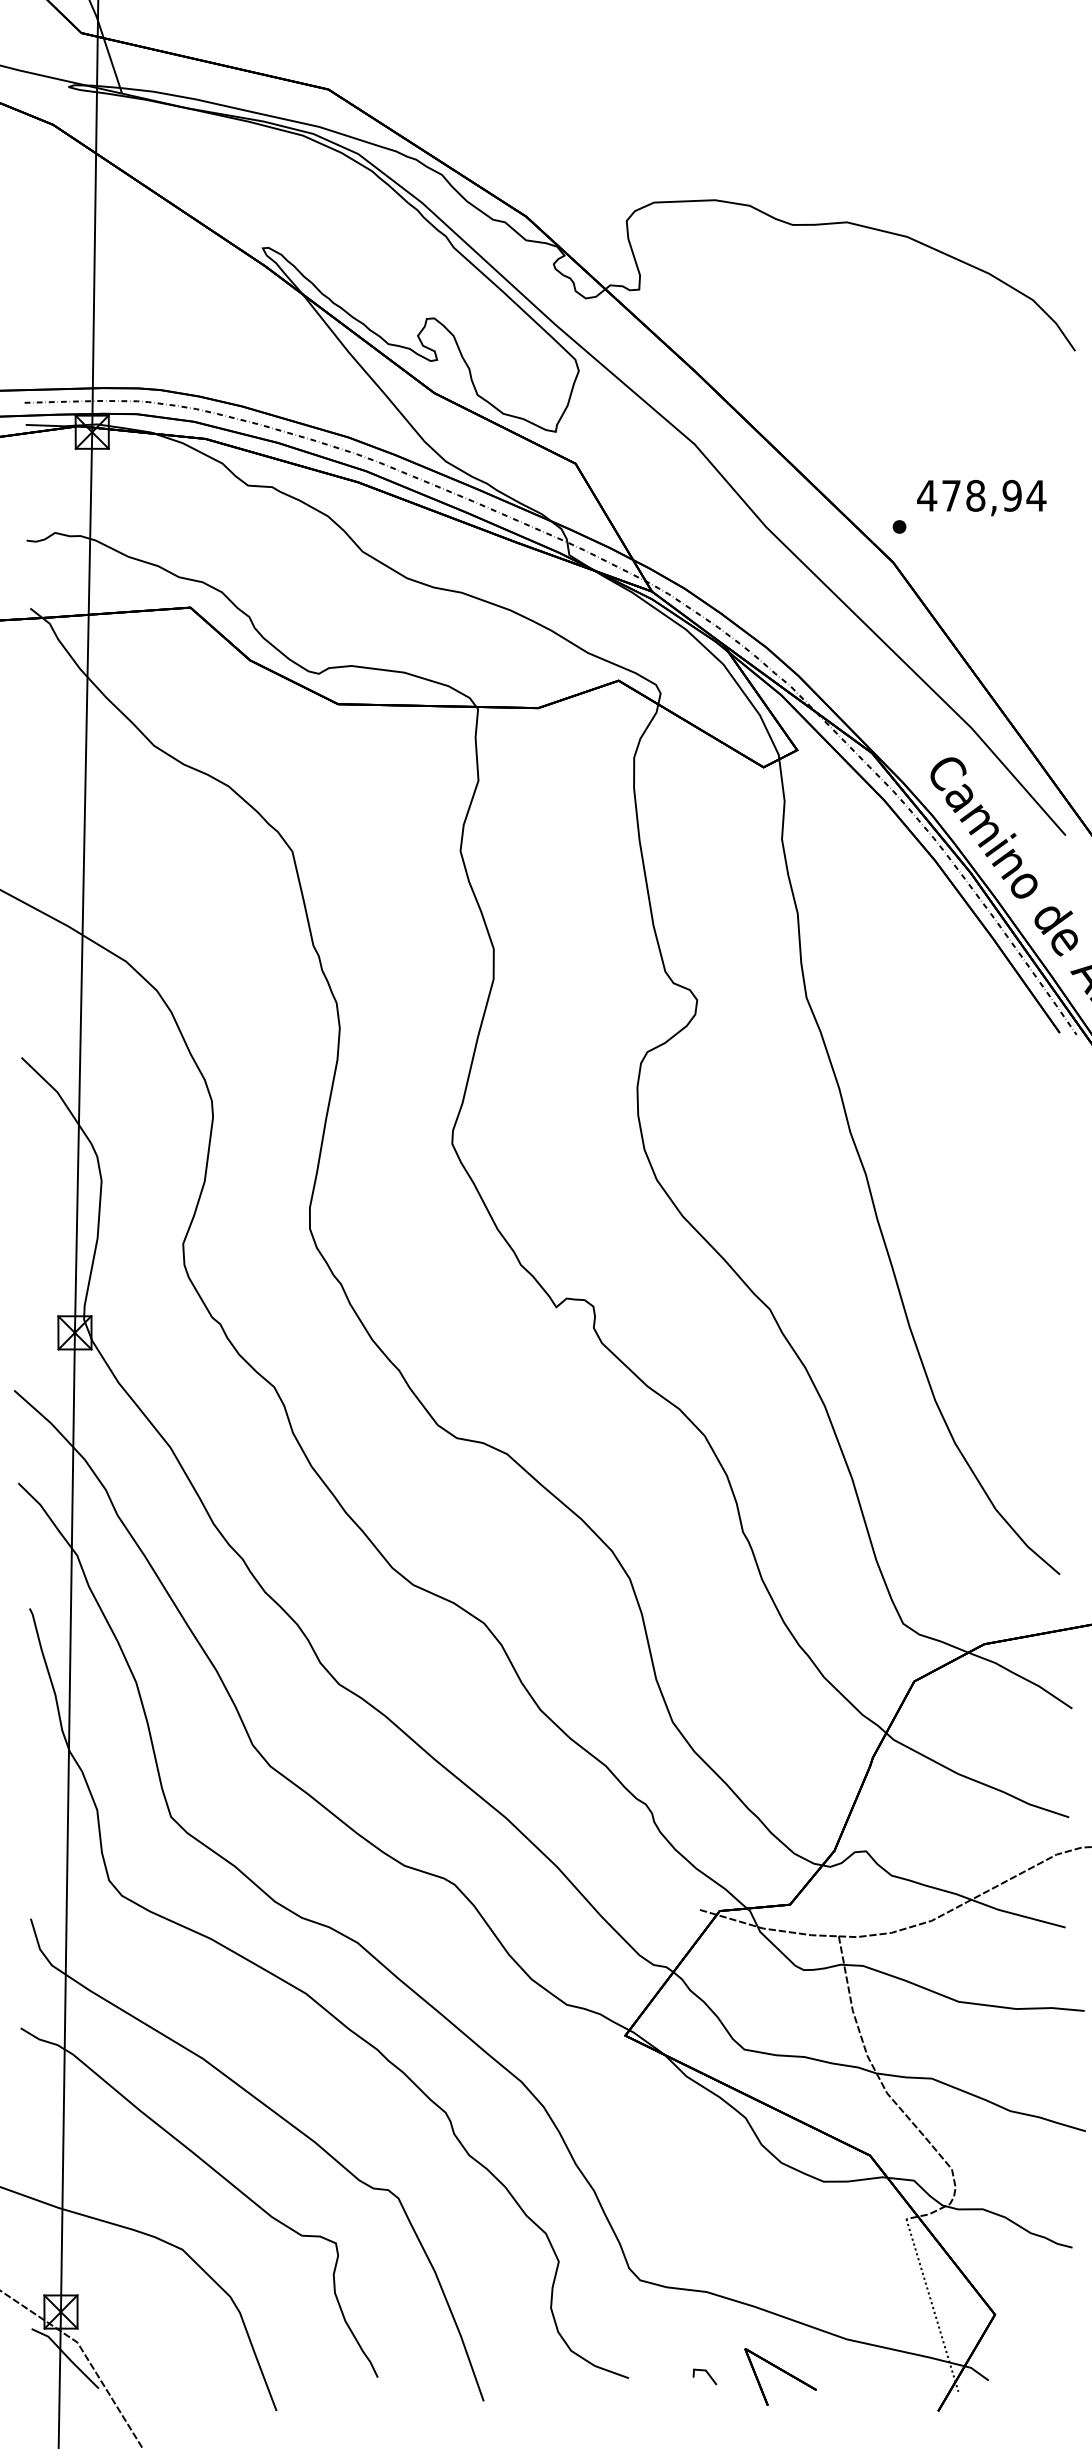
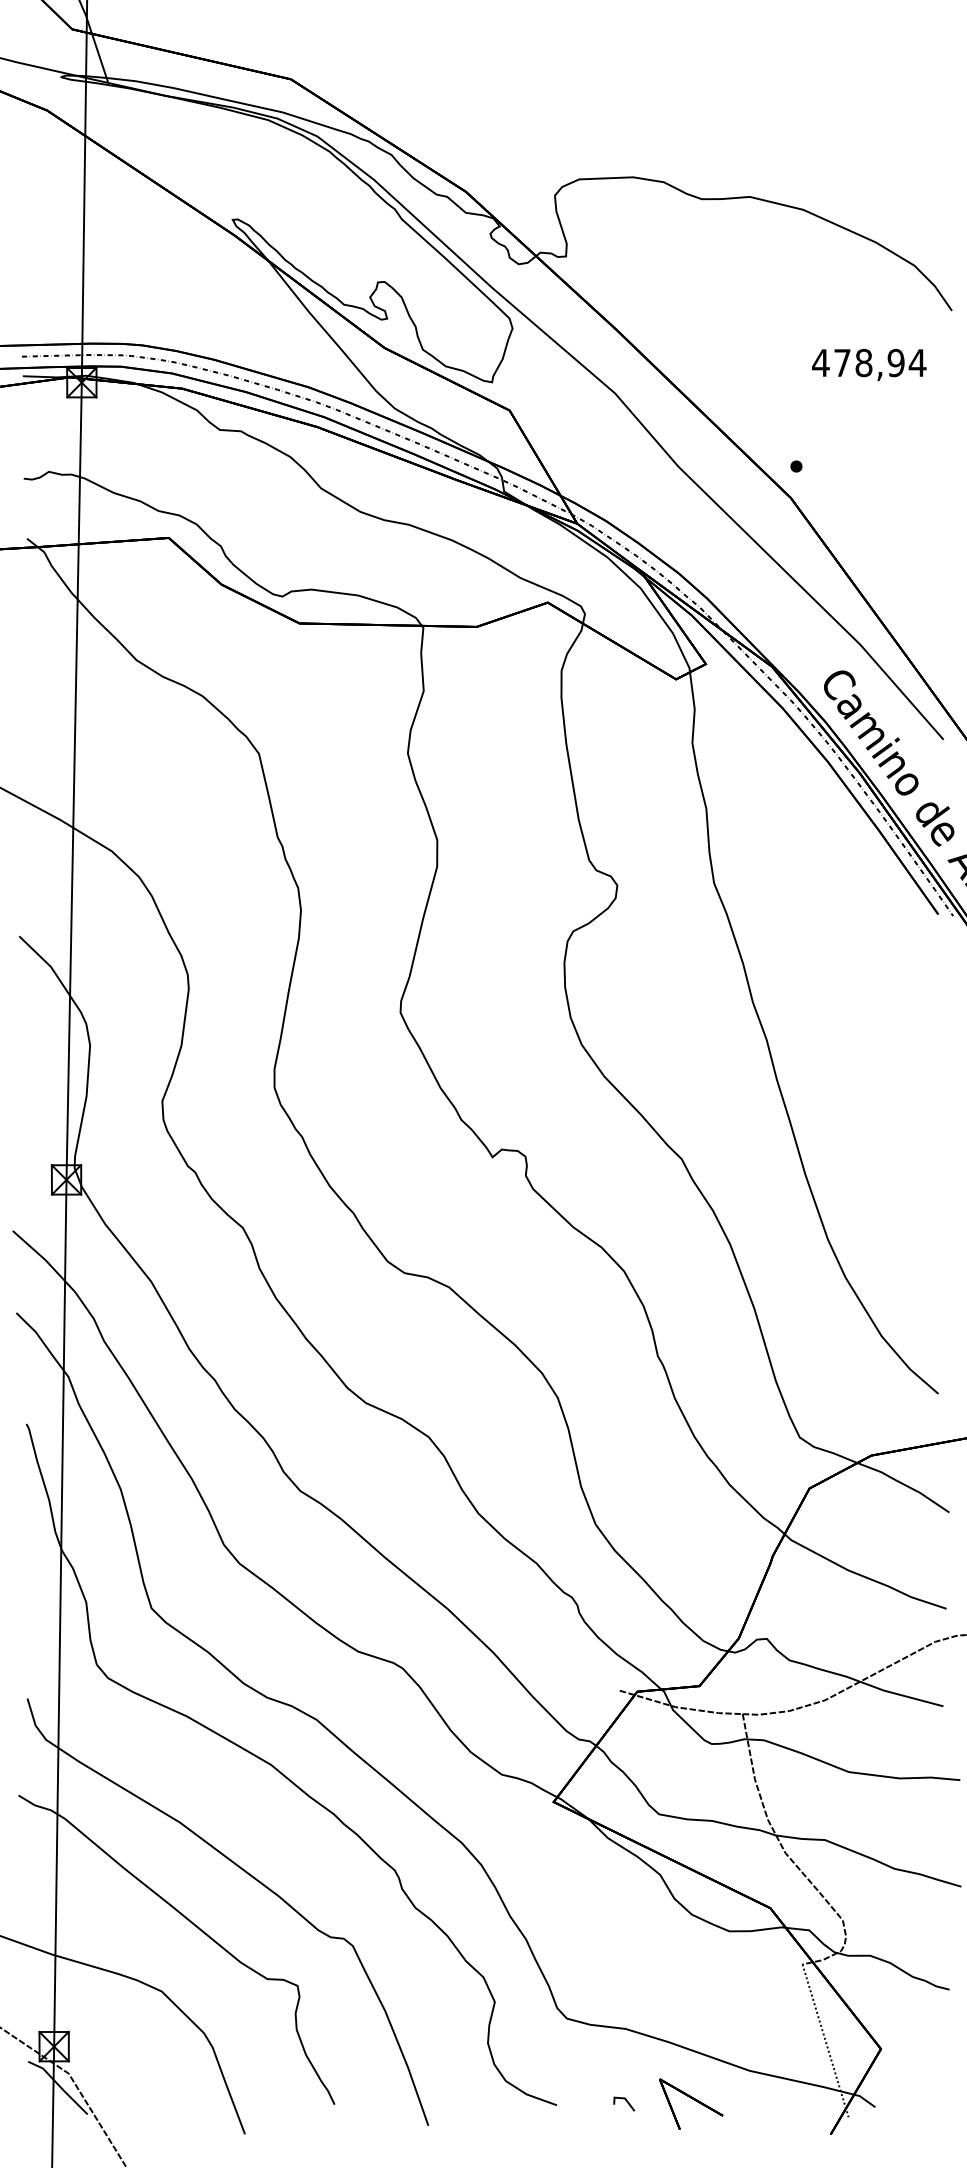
text: (982, 497) -> (869, 364), moved

